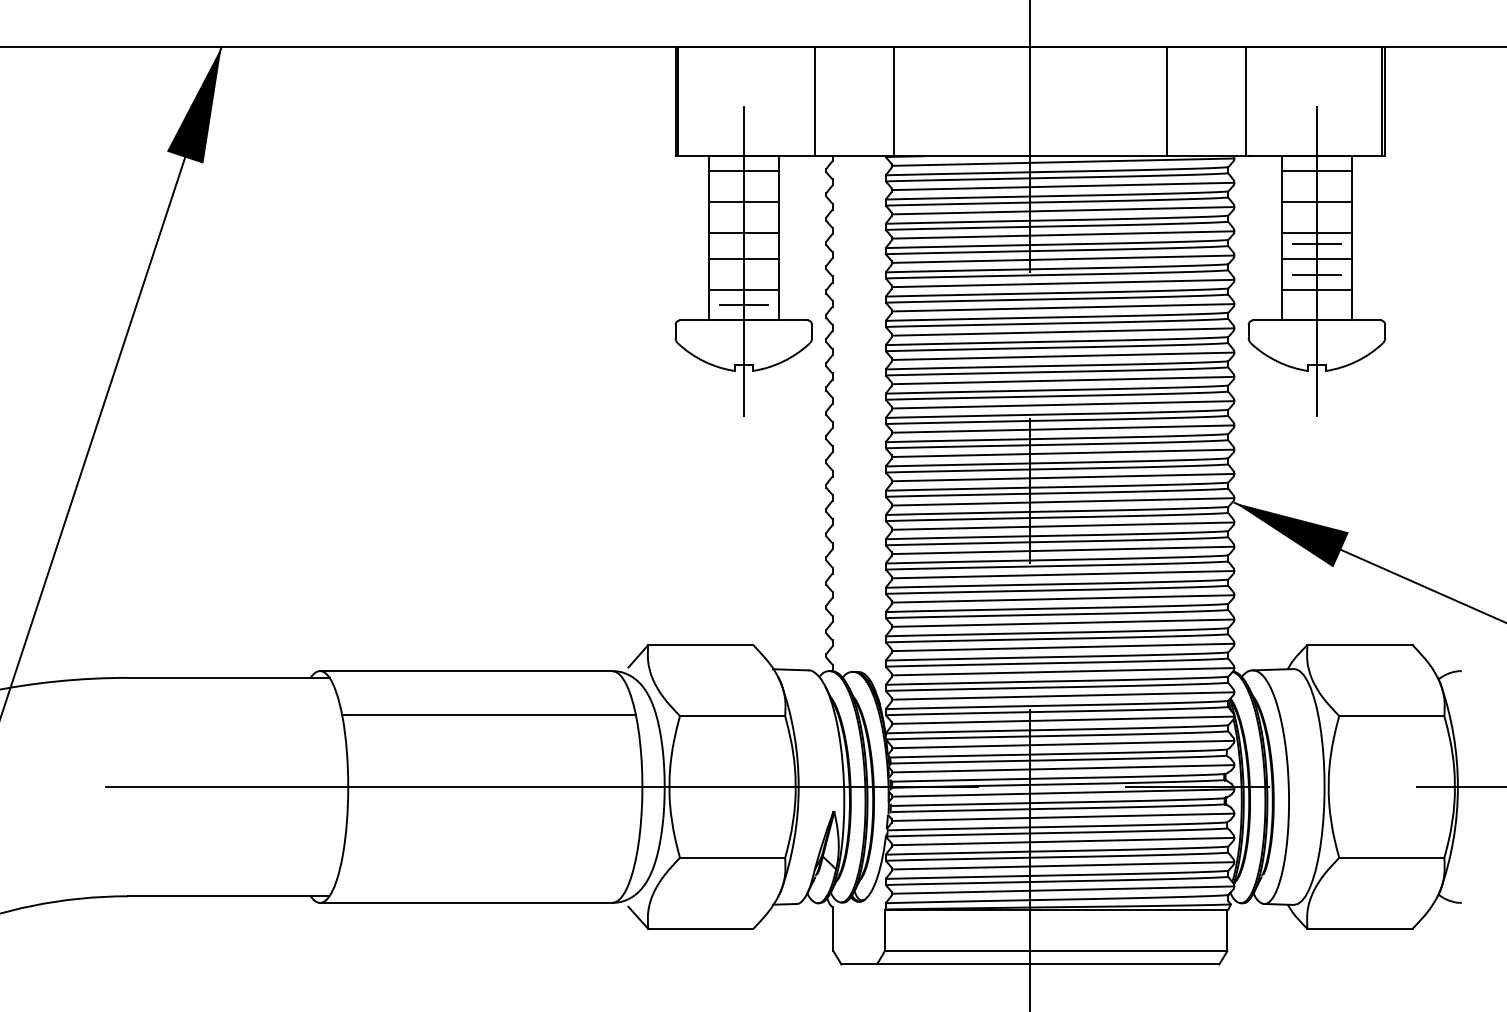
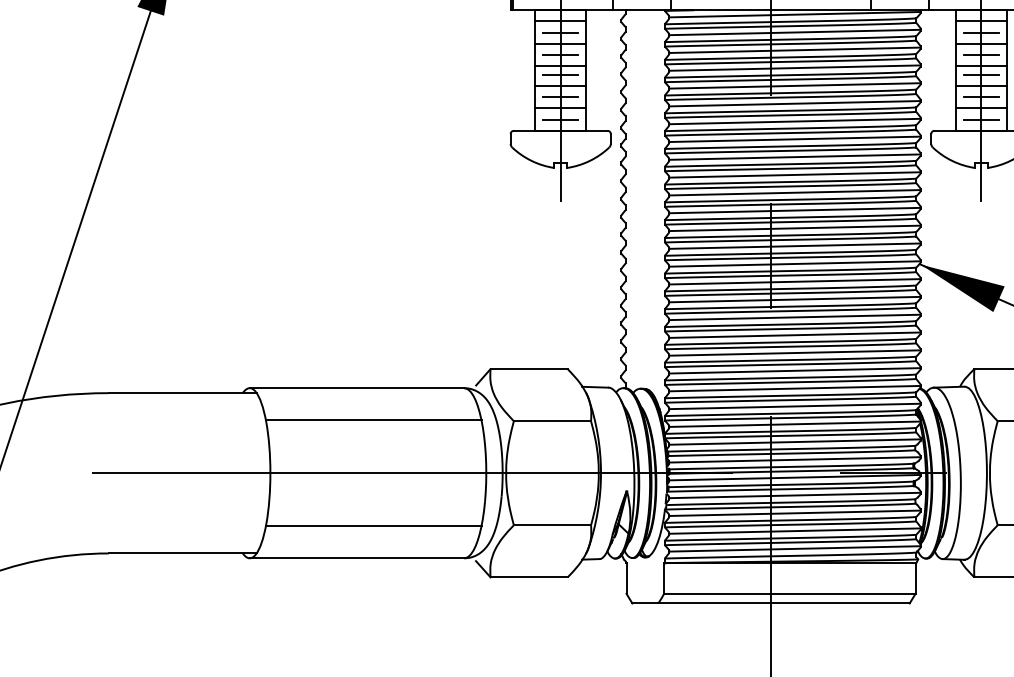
line: (743, 186) -> (560, 32), added
line: (1316, 186) -> (981, 32), added
line: (743, 217) -> (560, 55), added
line: (1316, 217) -> (981, 55), added
line: (743, 244) -> (560, 75), added
line: (743, 274) -> (560, 97), added
line: (1316, 305) -> (981, 119), added
line: (488, 859) -> (373, 526), added

